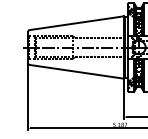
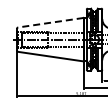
line: (76, 22) -> (50, 22), solid -> dashed

